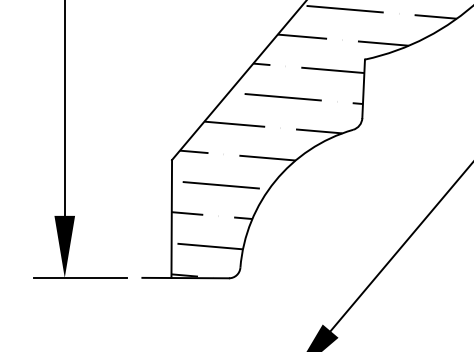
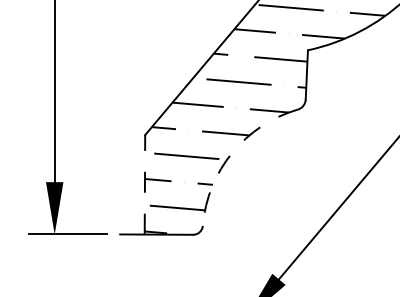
arc: (275, 180) -> (232, 152), solid -> dashed
line: (171, 218) -> (144, 184), solid -> dashed

